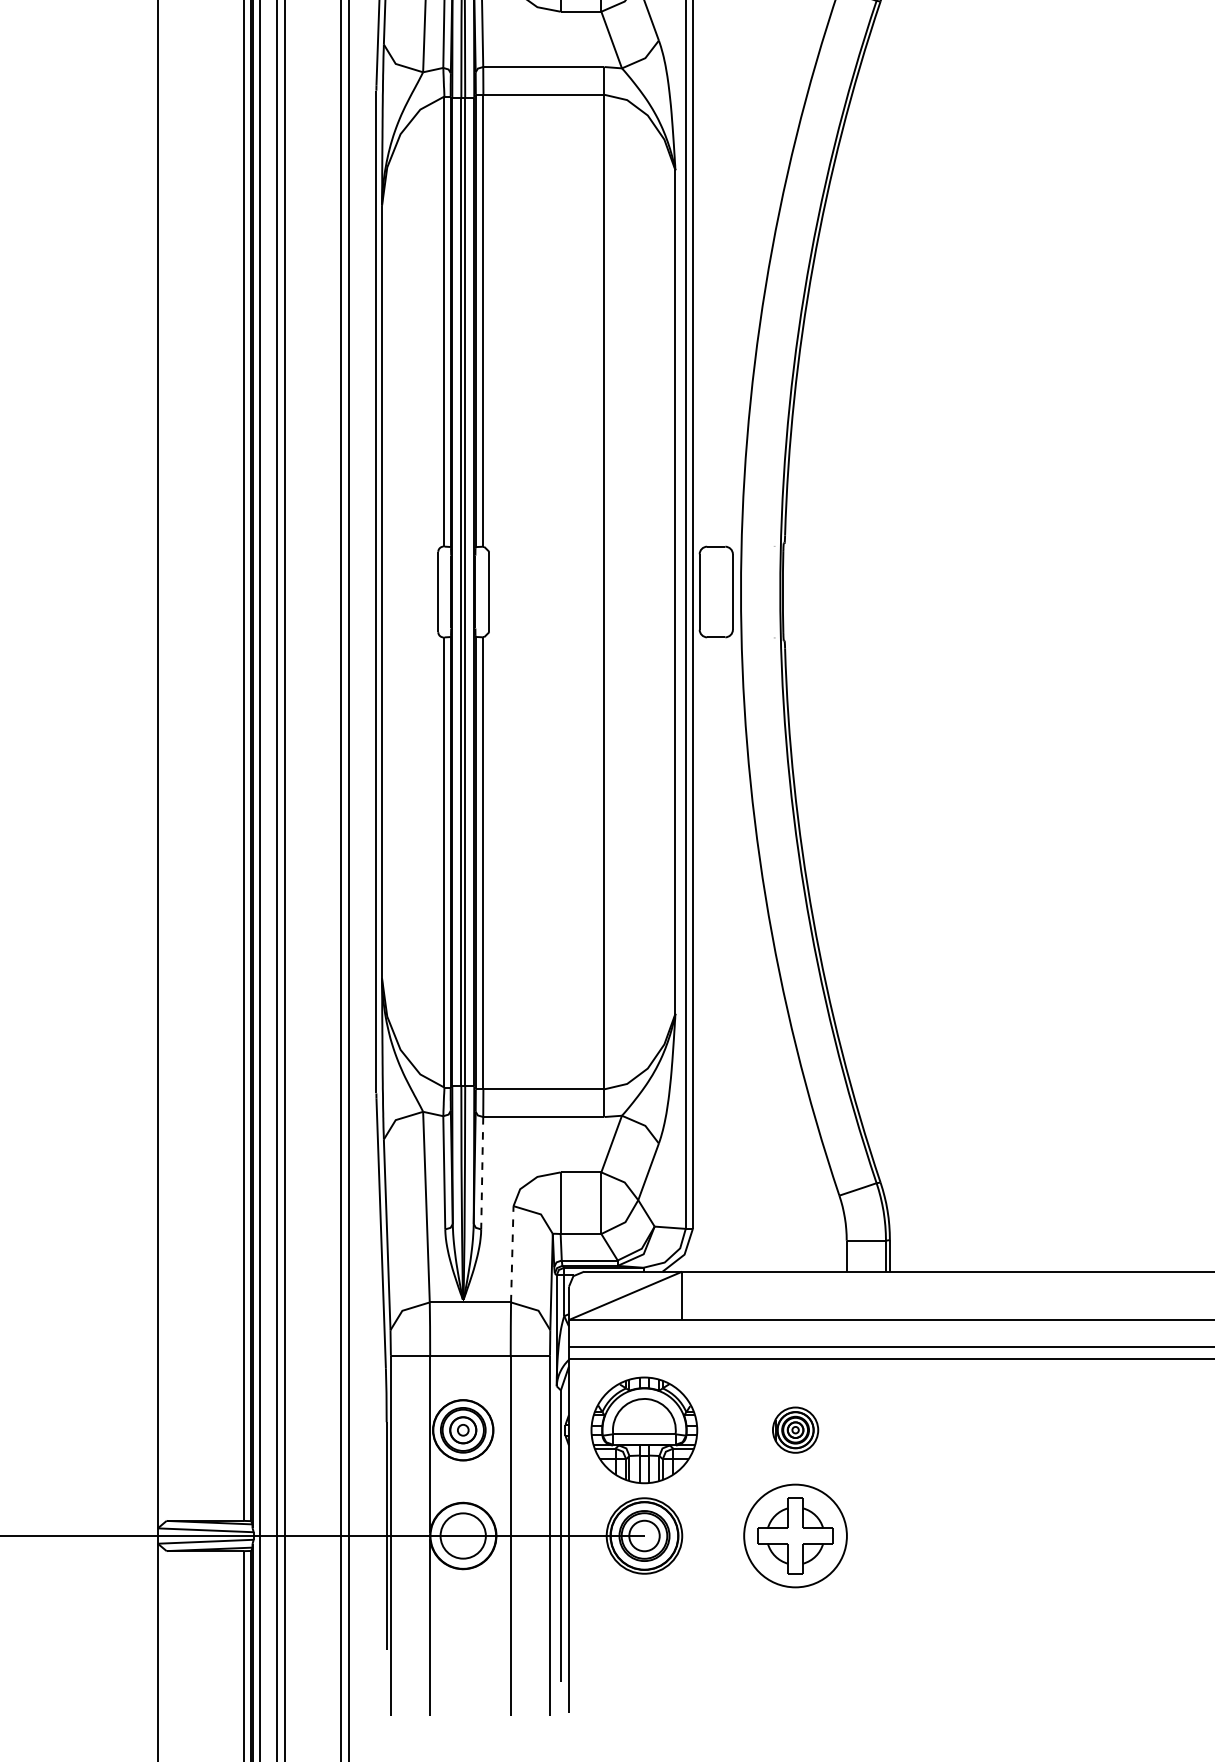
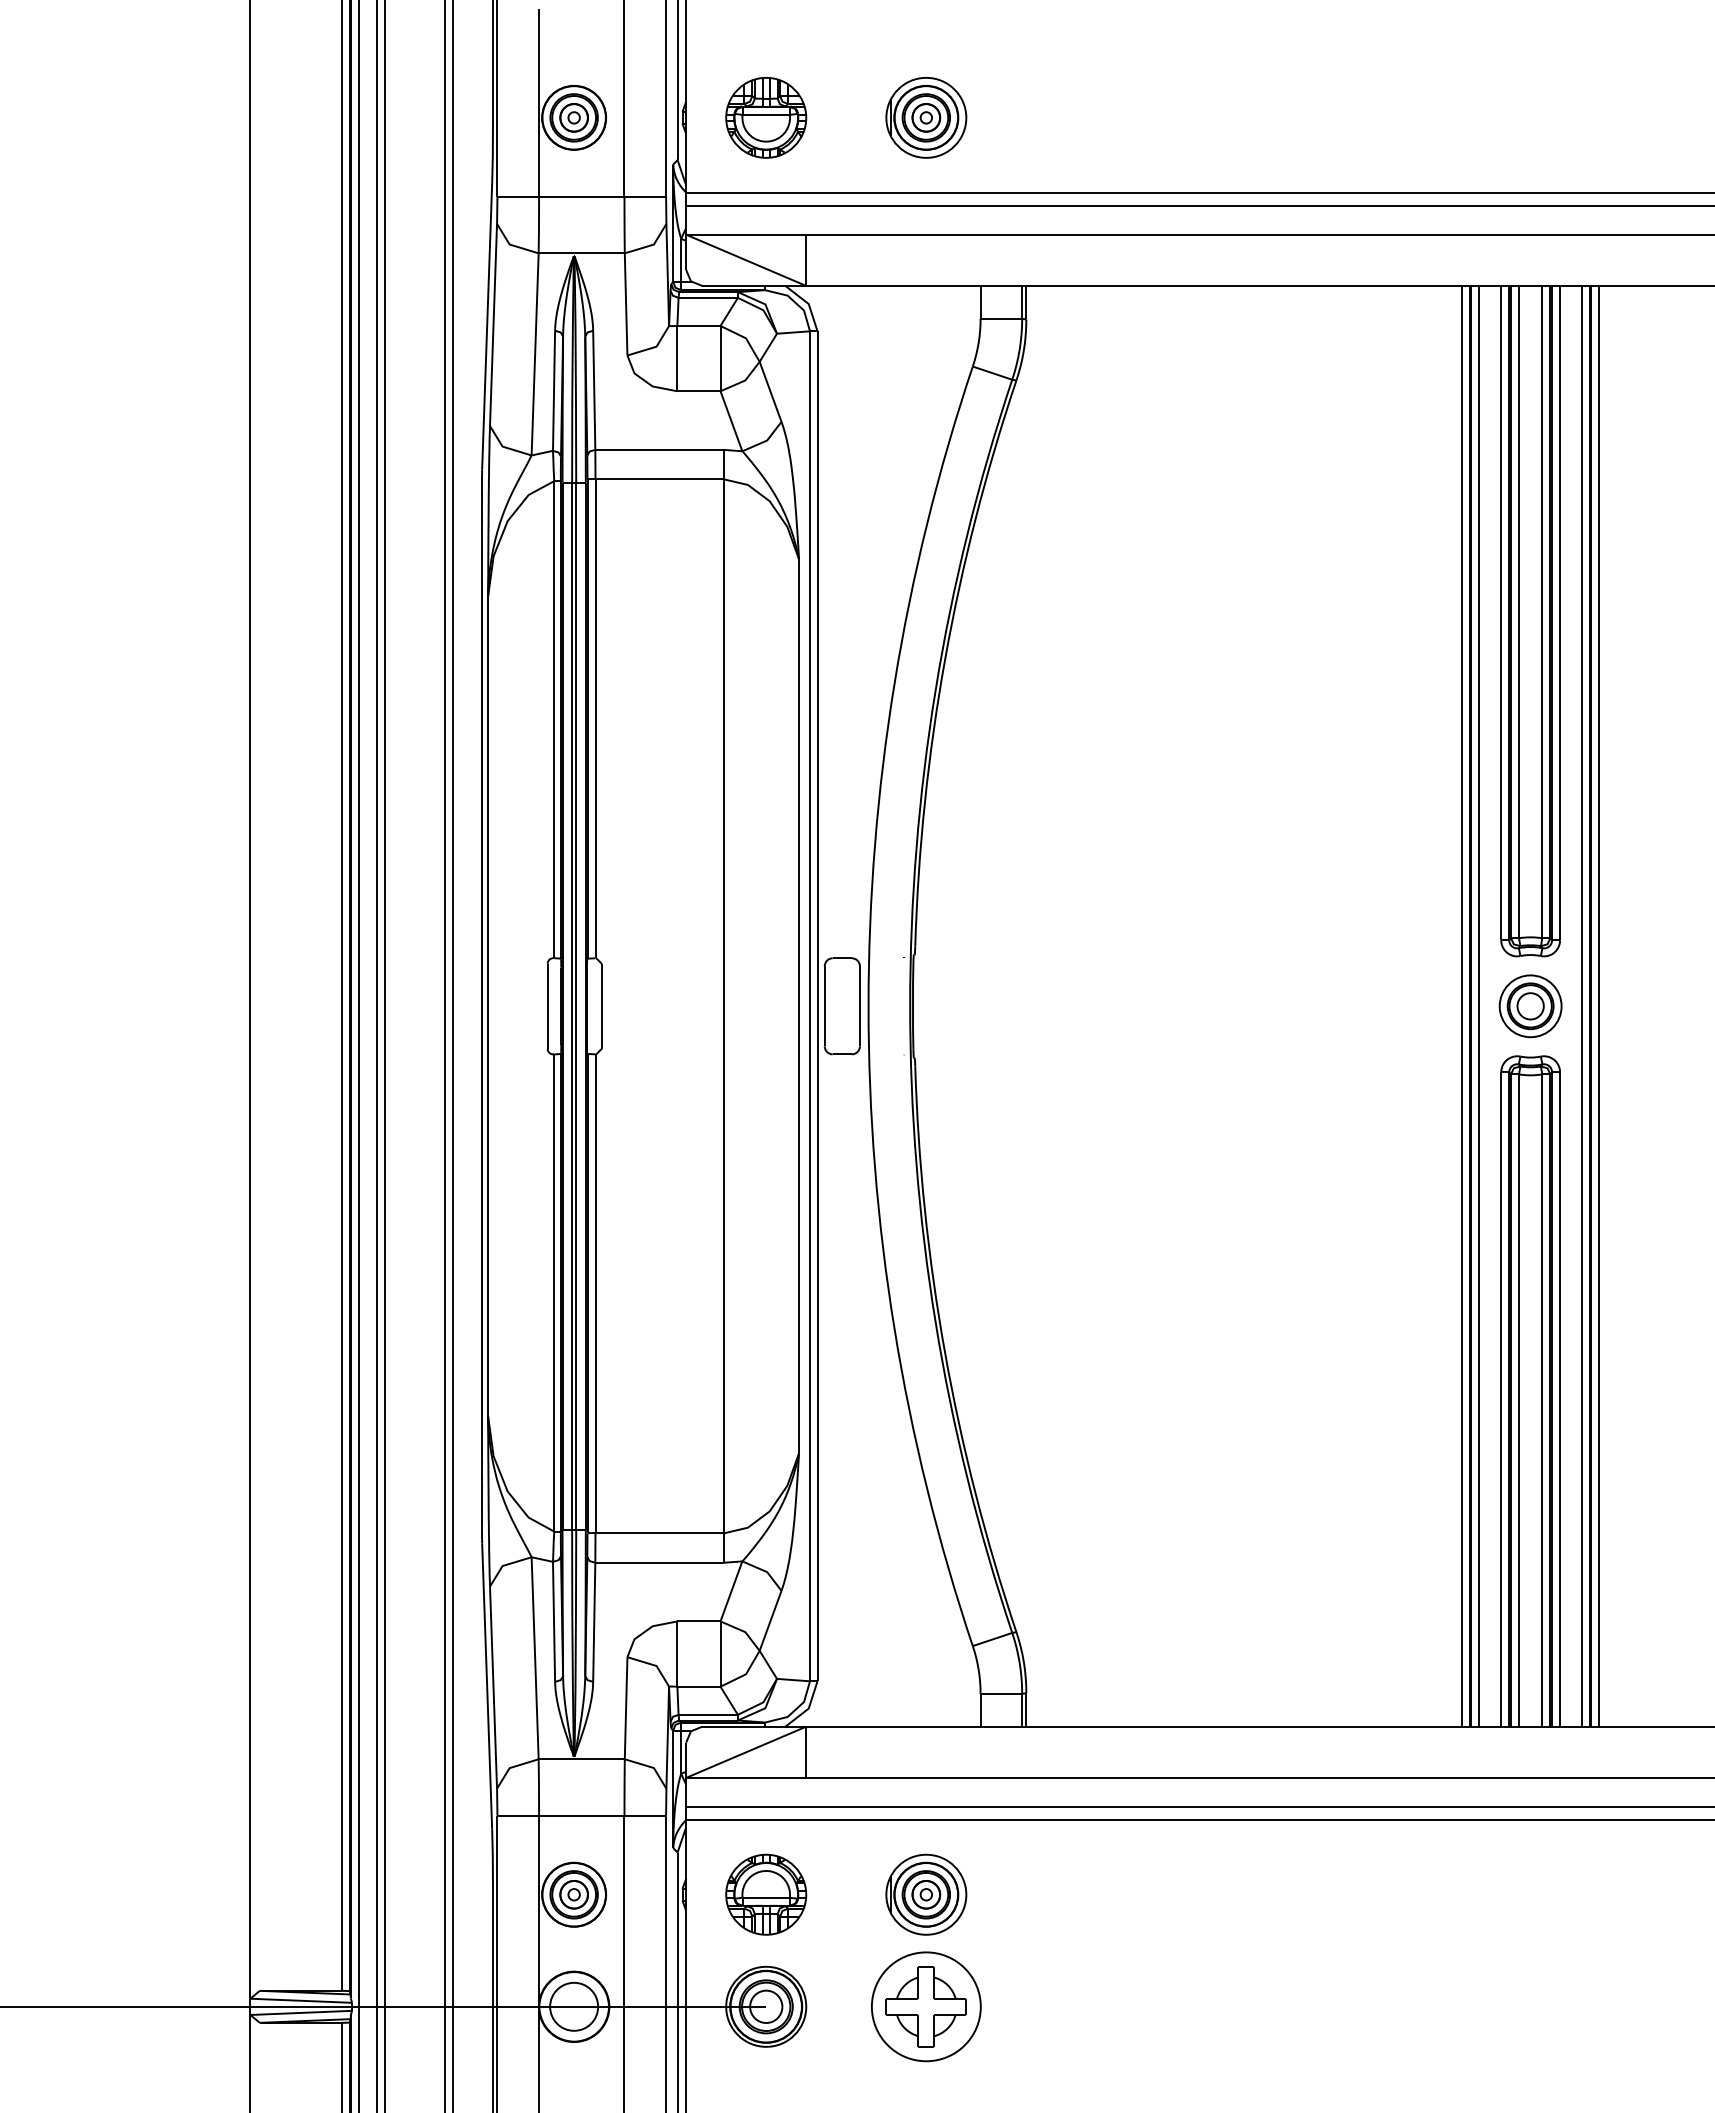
line: (482, 1173) -> (594, 1622), dashed -> solid
line: (512, 1253) -> (626, 1707), dashed -> solid
part: (644, 1430) -> (766, 1894), size x0.71
part: (795, 1430) -> (926, 1894), size x1.67

